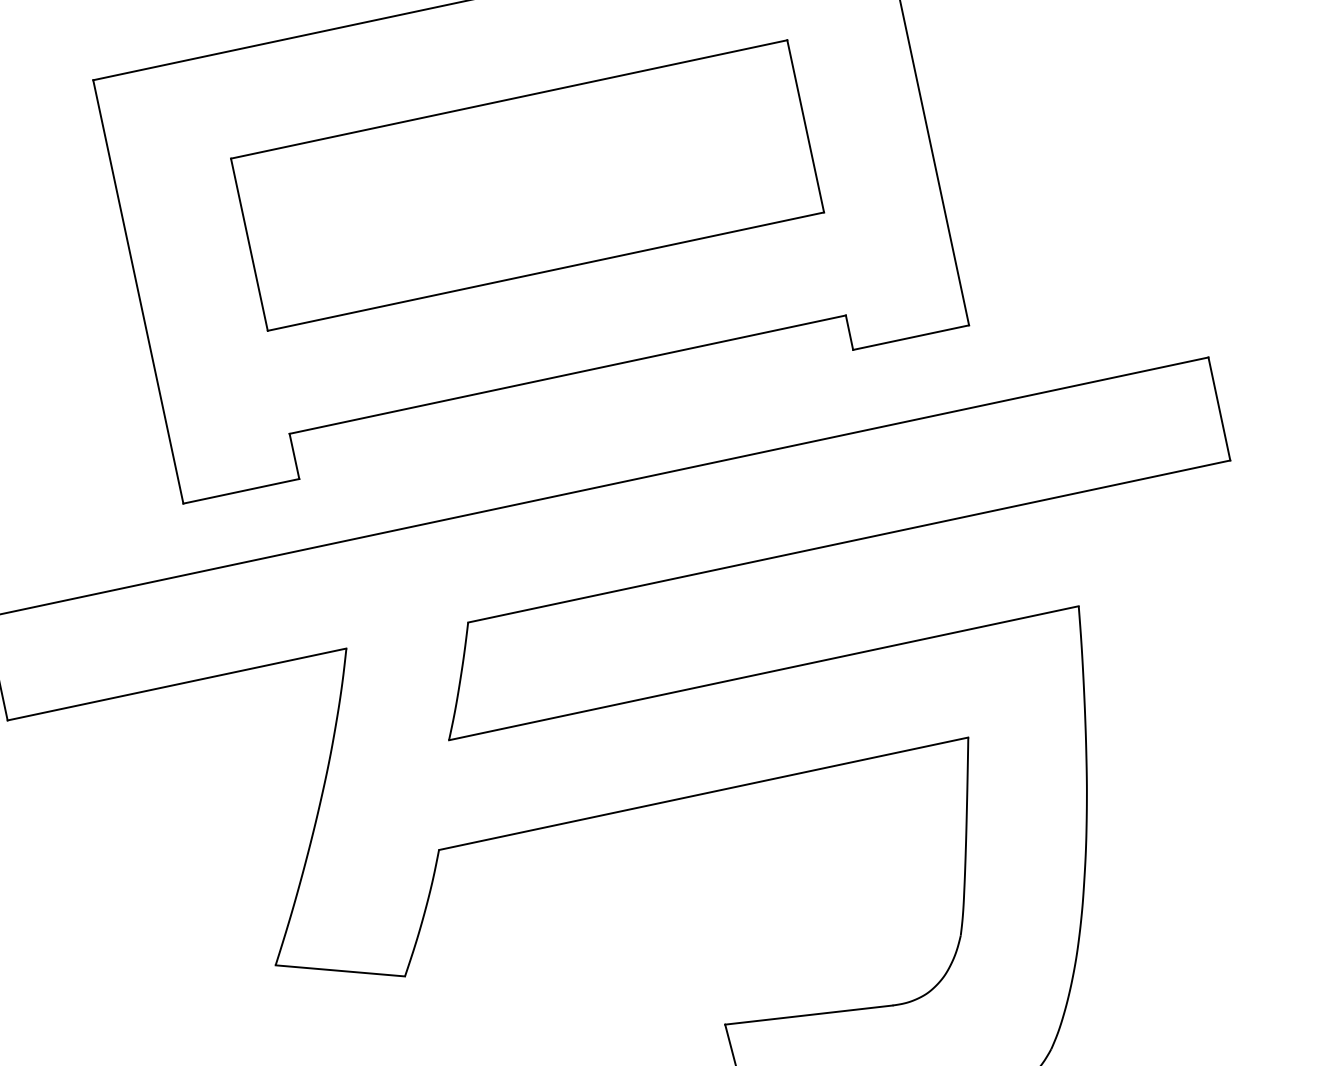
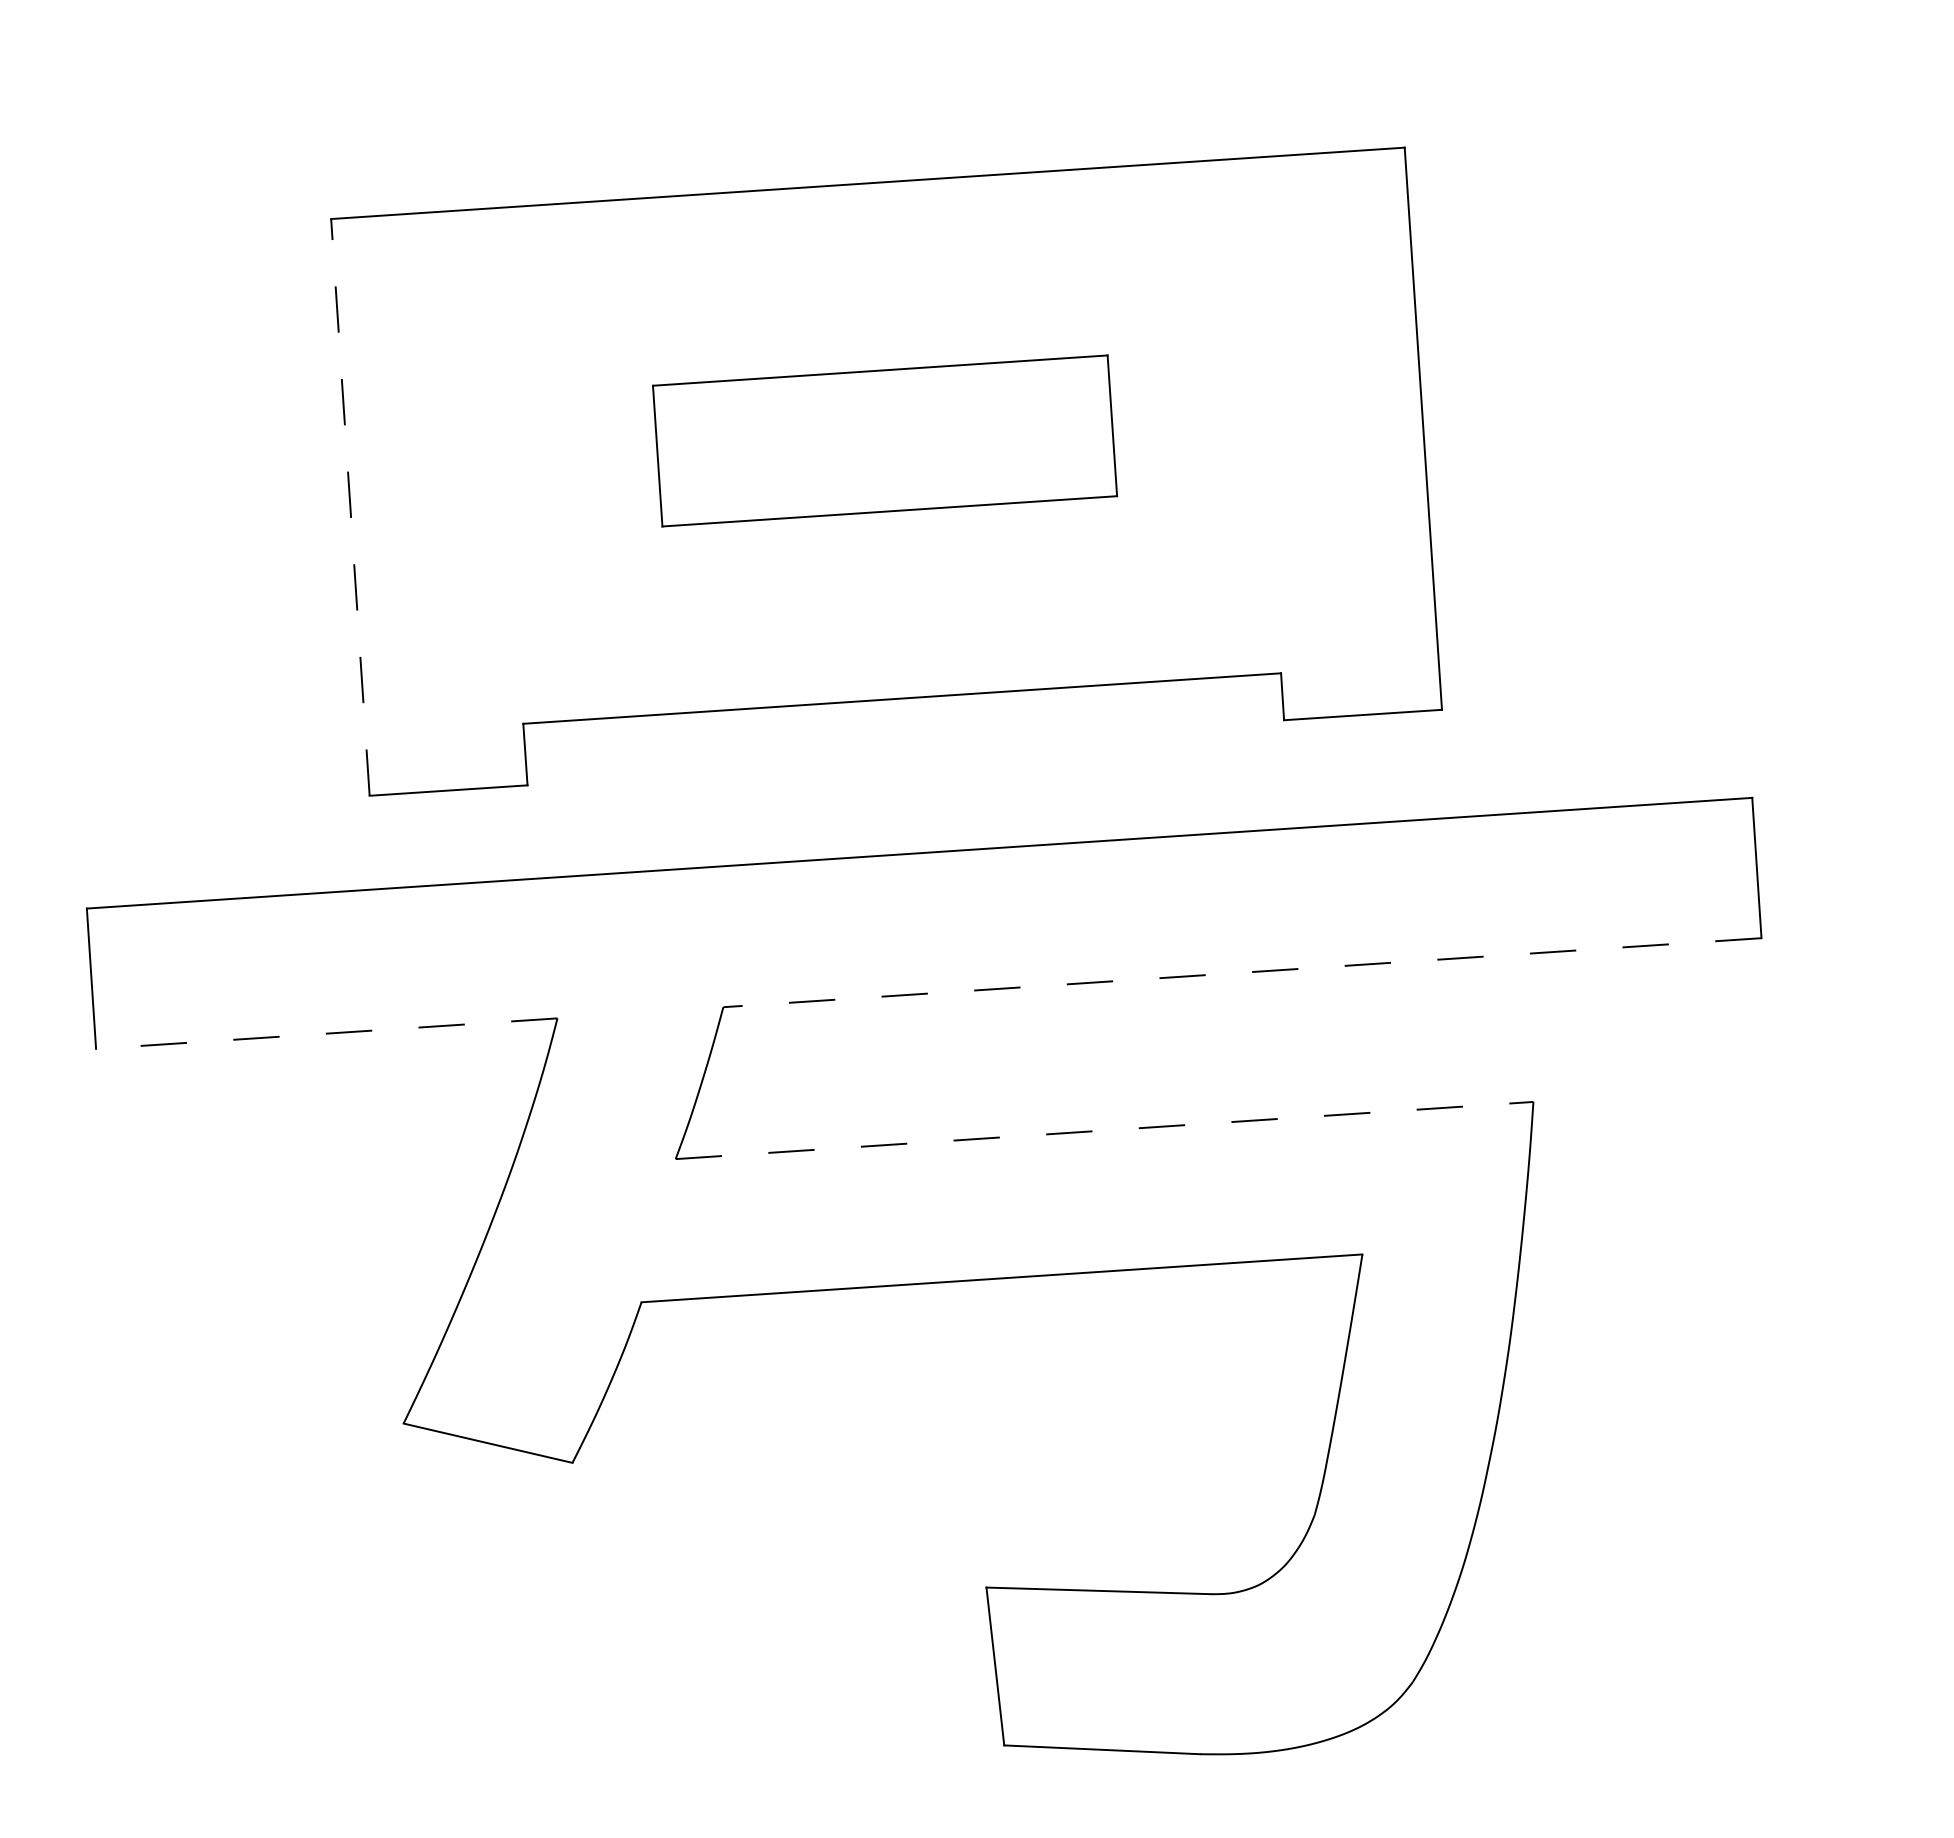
part: (527, 185) -> (884, 440), size x0.6
line: (138, 291) -> (350, 506), solid -> dashed
line: (848, 541) -> (1241, 972), solid -> dashed
line: (763, 673) -> (1104, 1130), solid -> dashed
line: (176, 684) -> (326, 1033), solid -> dashed

